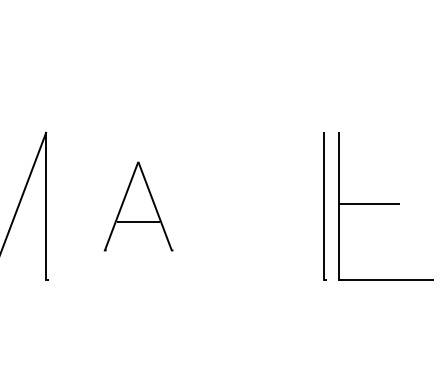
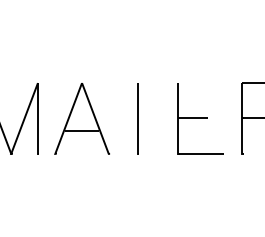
part: (137, 205) -> (81, 118), size x1.67
line: (322, 205) -> (137, 118), moved

